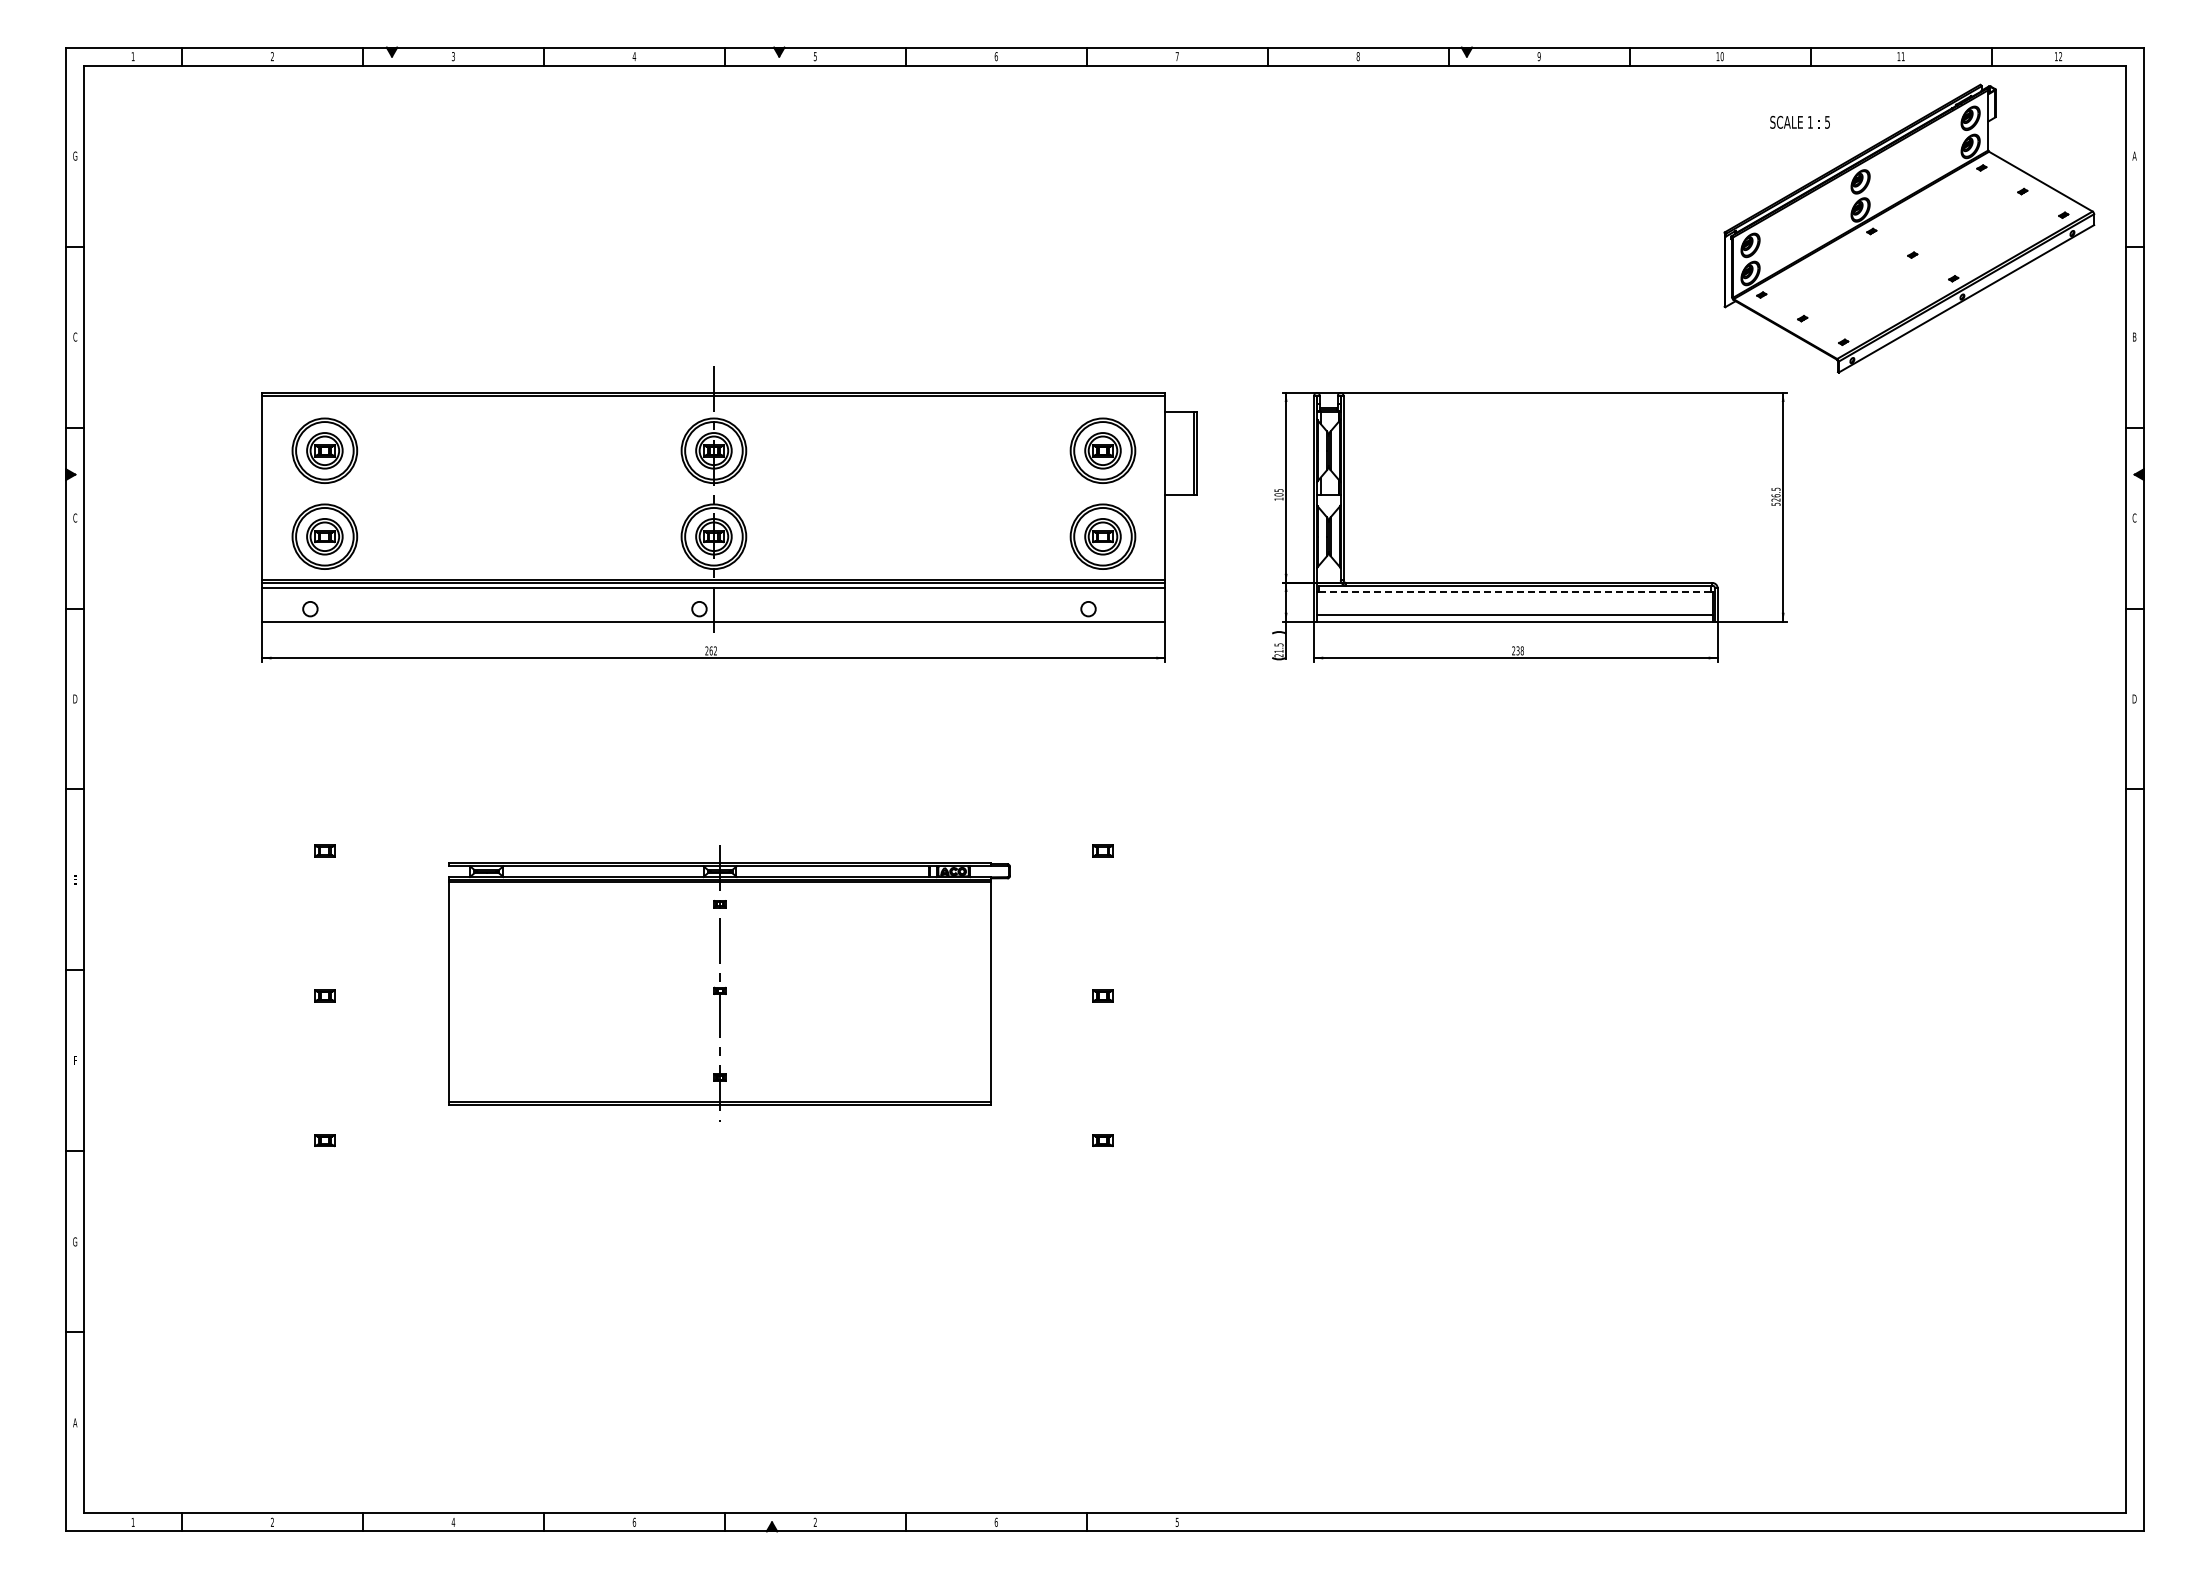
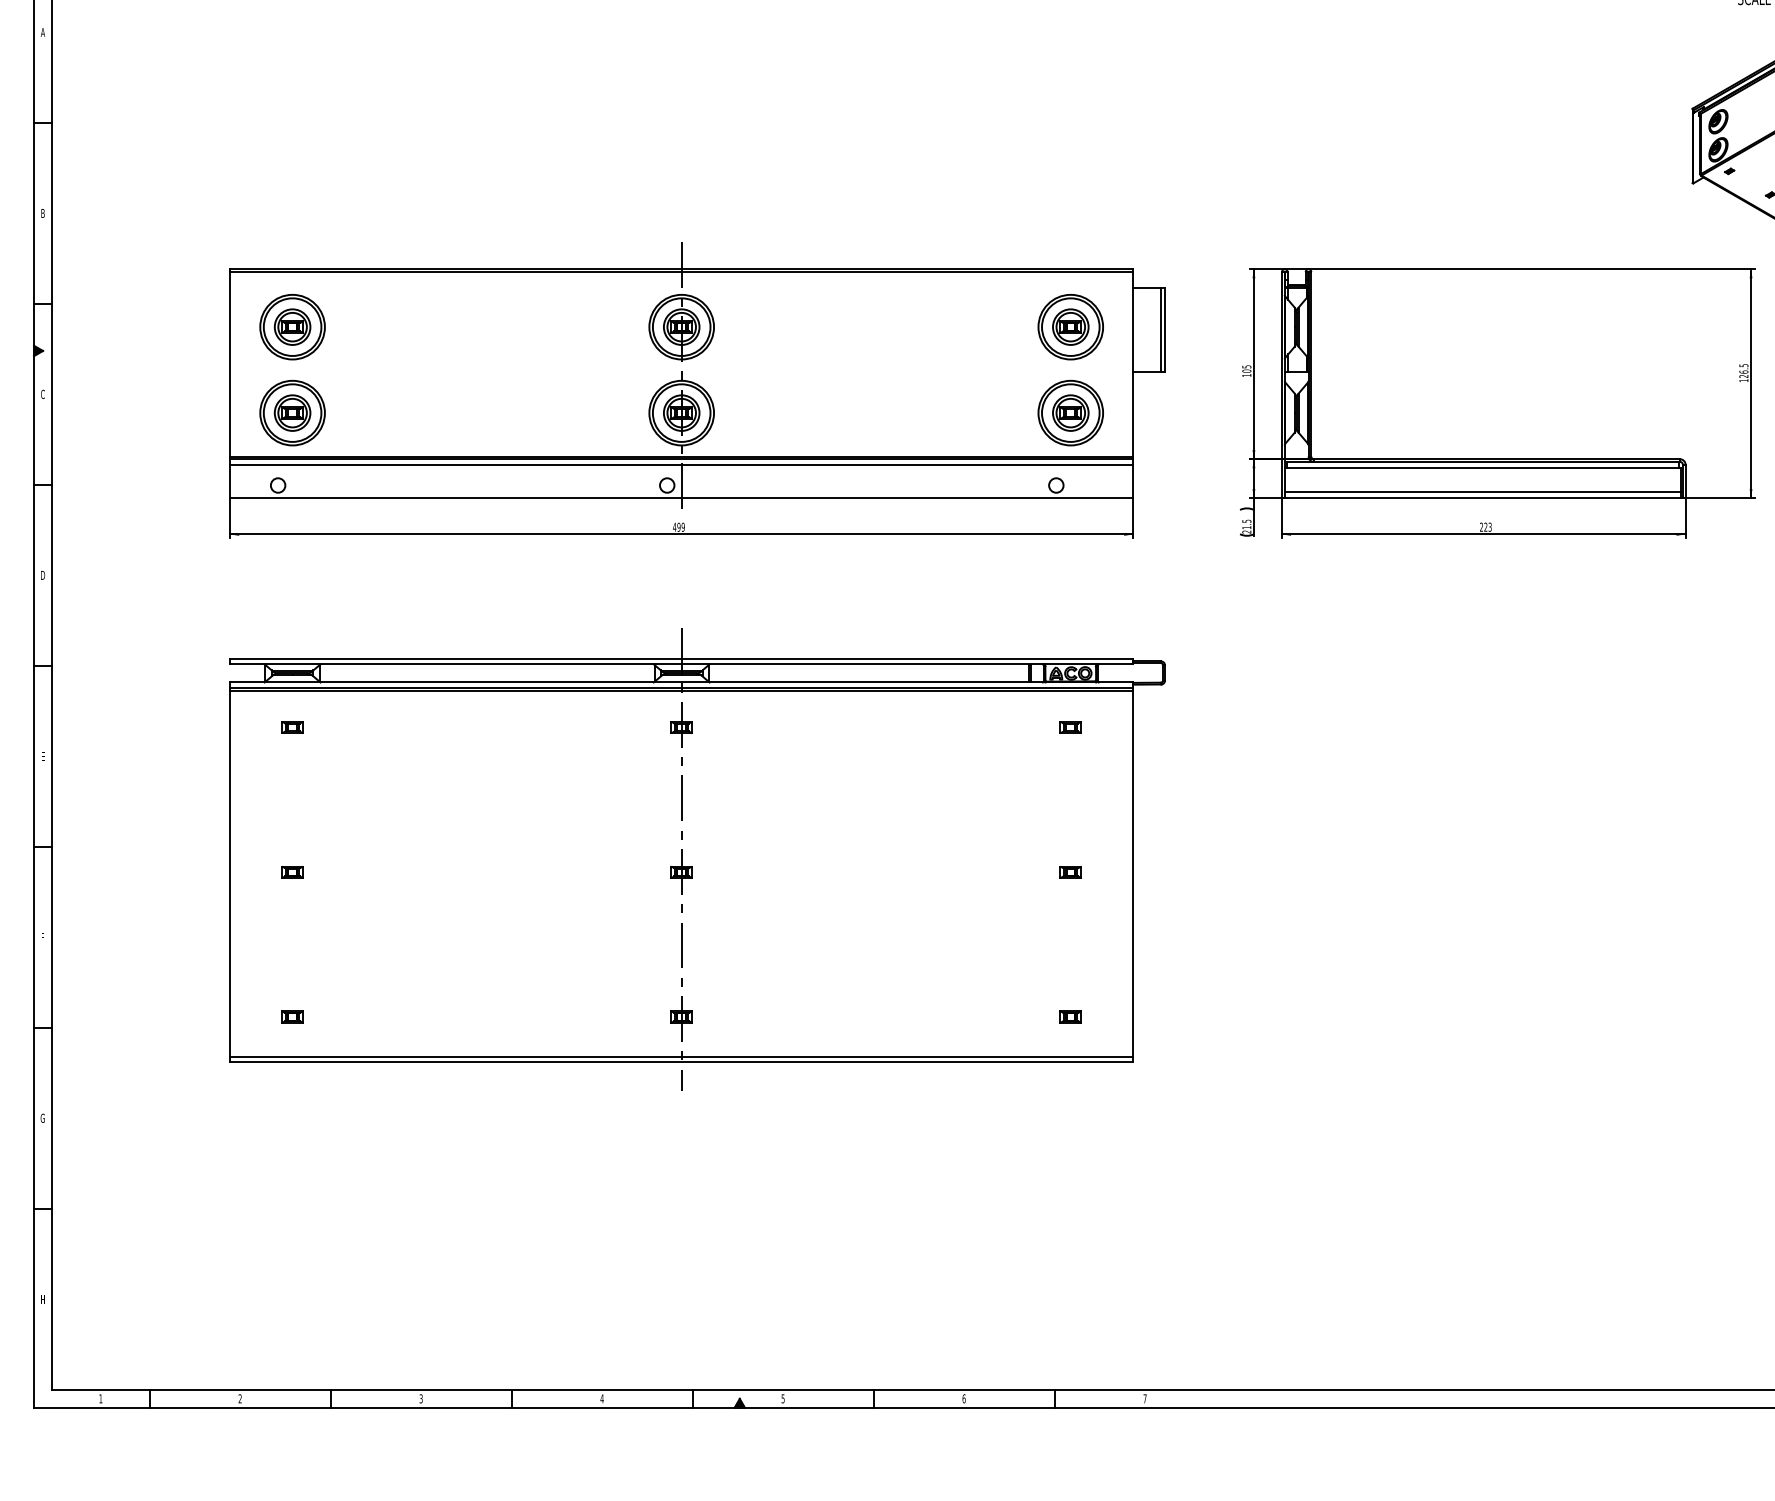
text: (75, 155) -> (43, 31), G -> A
text: (75, 336) -> (43, 212), C -> B
text: (1775, 503) -> (1743, 379), 526.5 -> 126.5
line: (1515, 591) -> (1483, 467), dashed -> solid
text: (711, 650) -> (679, 526), 262 -> 499
text: (1519, 650) -> (1487, 526), 238 -> 223
part: (729, 983) -> (697, 859), size x1.67
text: (75, 1422) -> (43, 1298), A -> H
text: (453, 1521) -> (421, 1397), 4 -> 3
text: (633, 1521) -> (601, 1397), 6 -> 4
text: (814, 1522) -> (782, 1398), 2 -> 5
text: (1176, 1522) -> (1144, 1398), 5 -> 7

